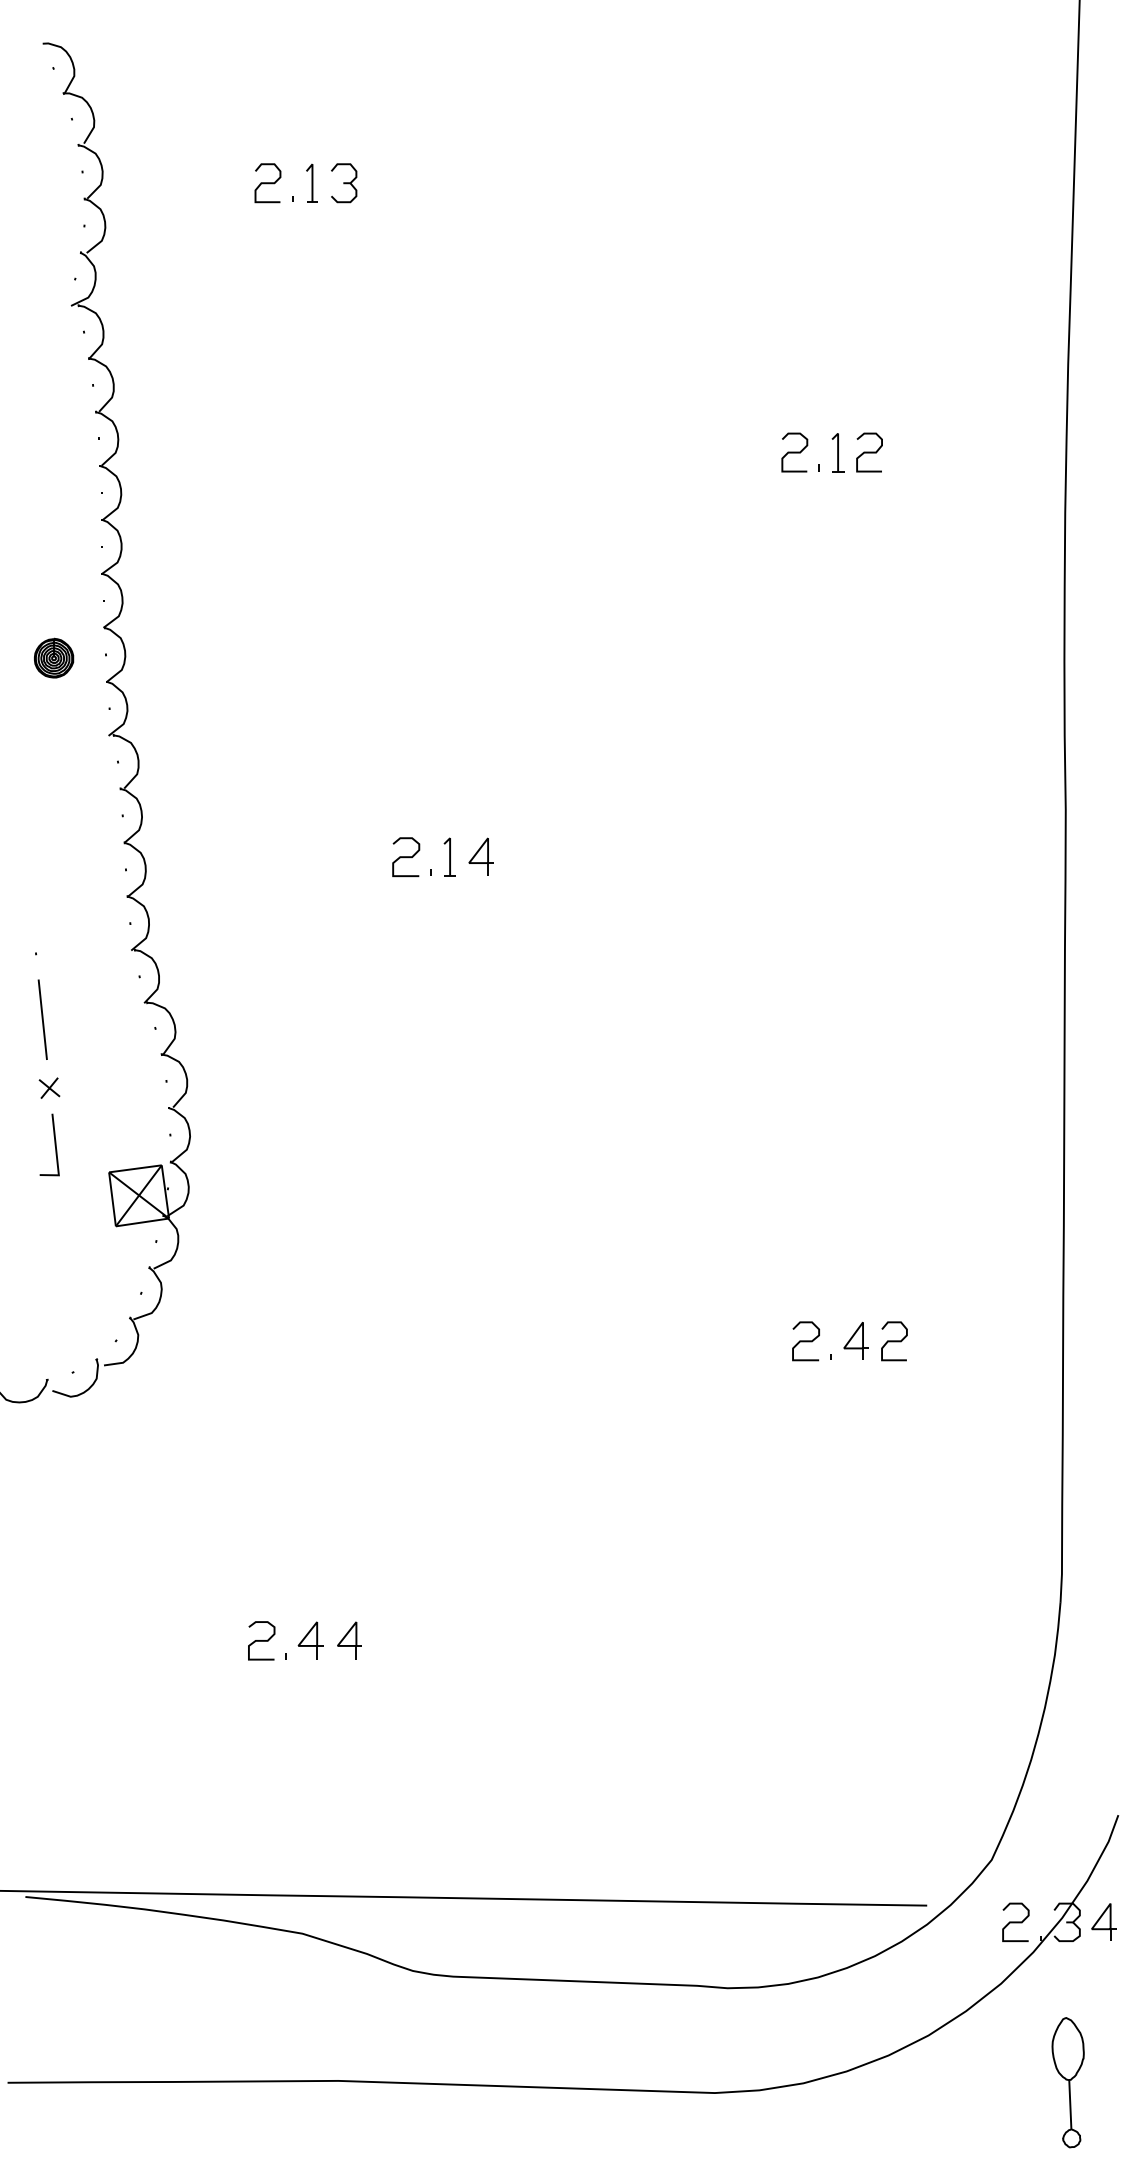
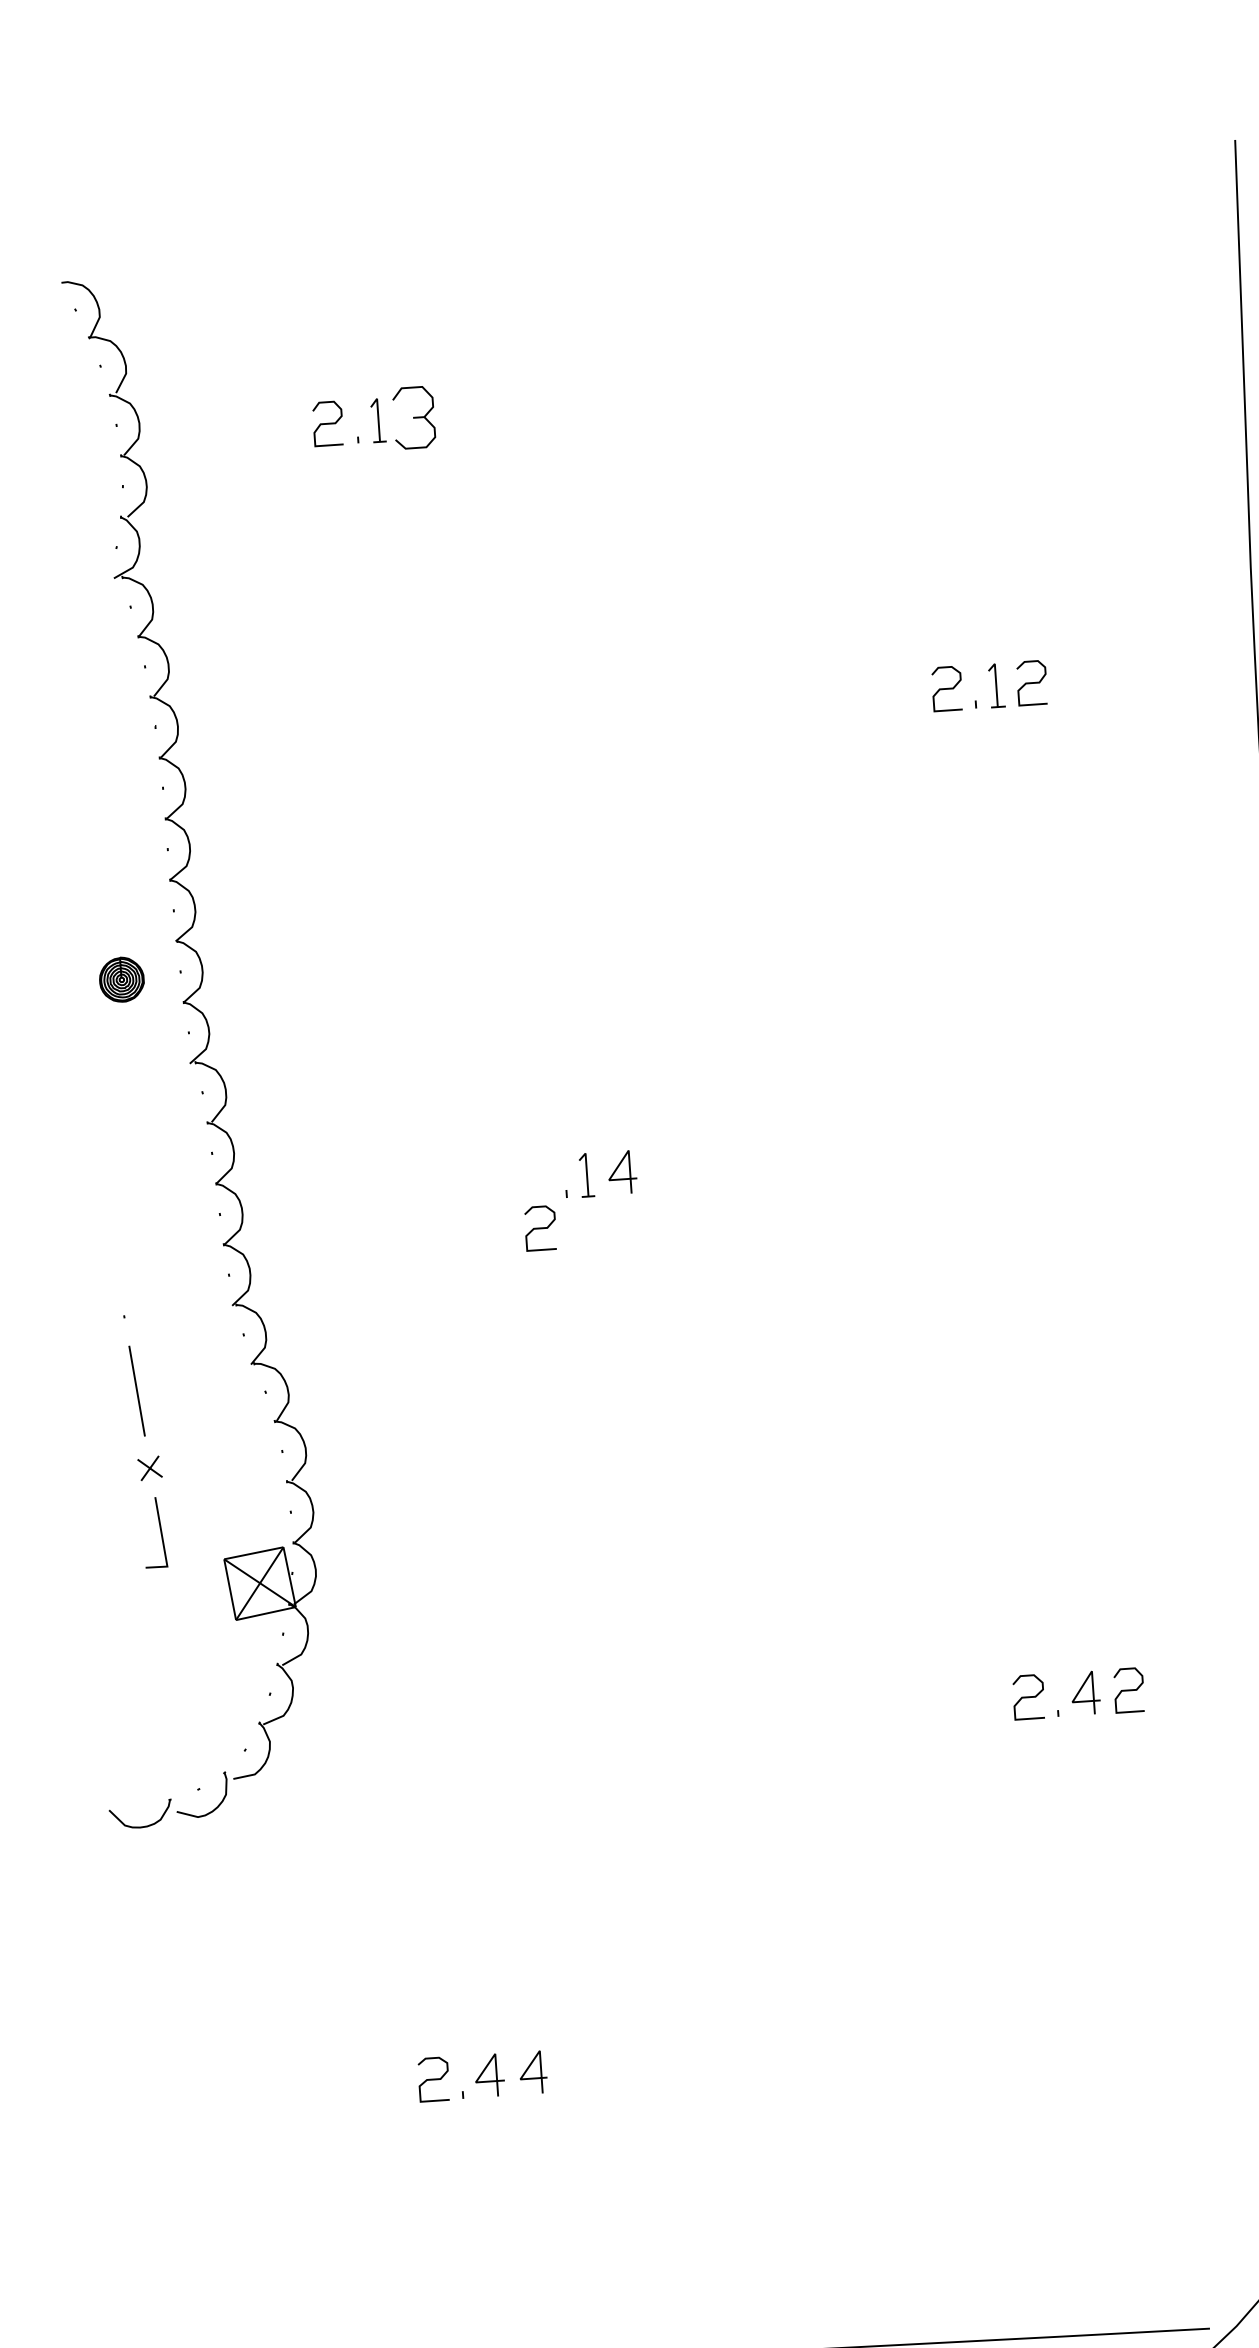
part: (344, 183) -> (414, 418), size x1.4
curve: (406, 857) -> (540, 1228), moved

